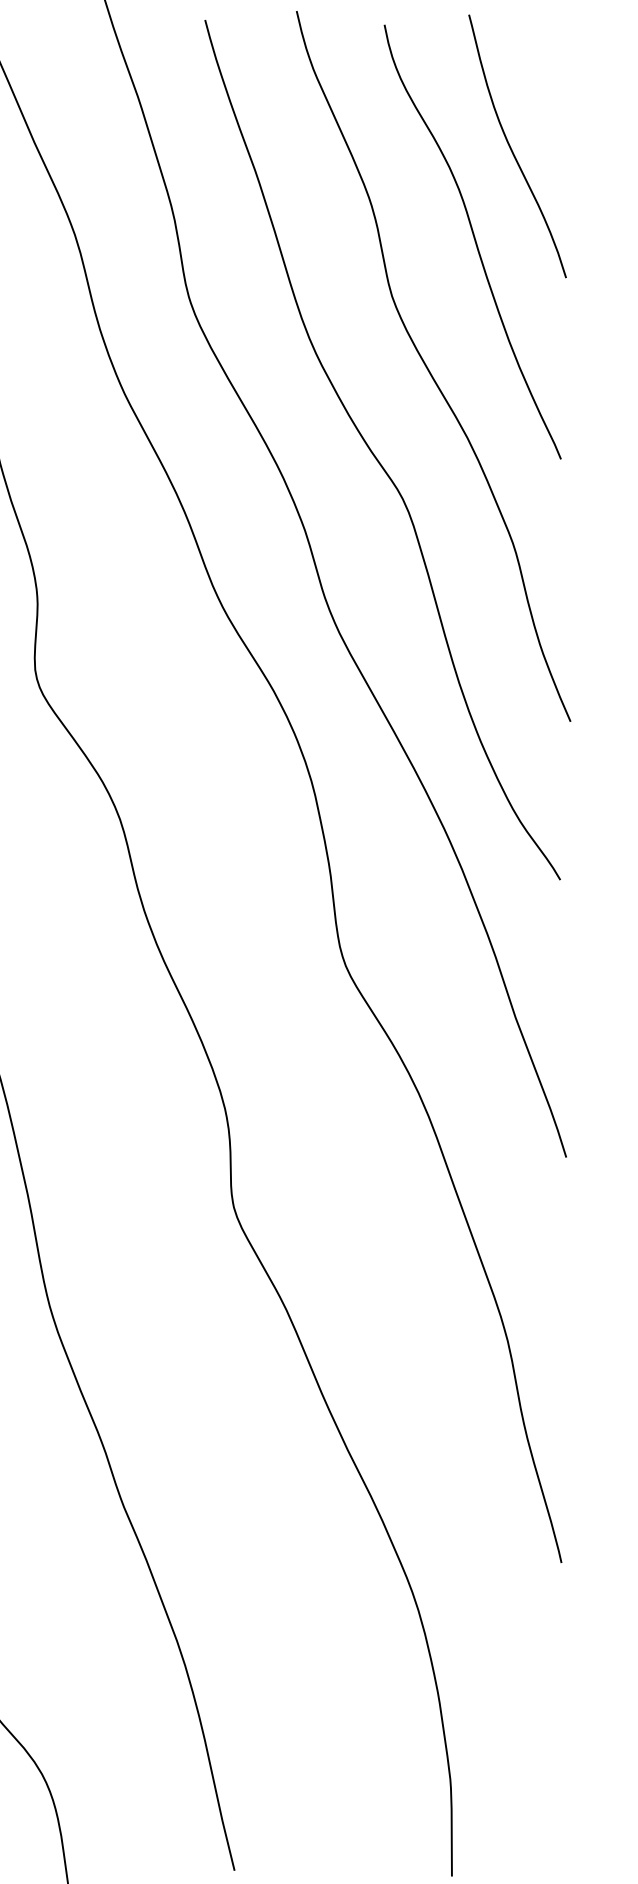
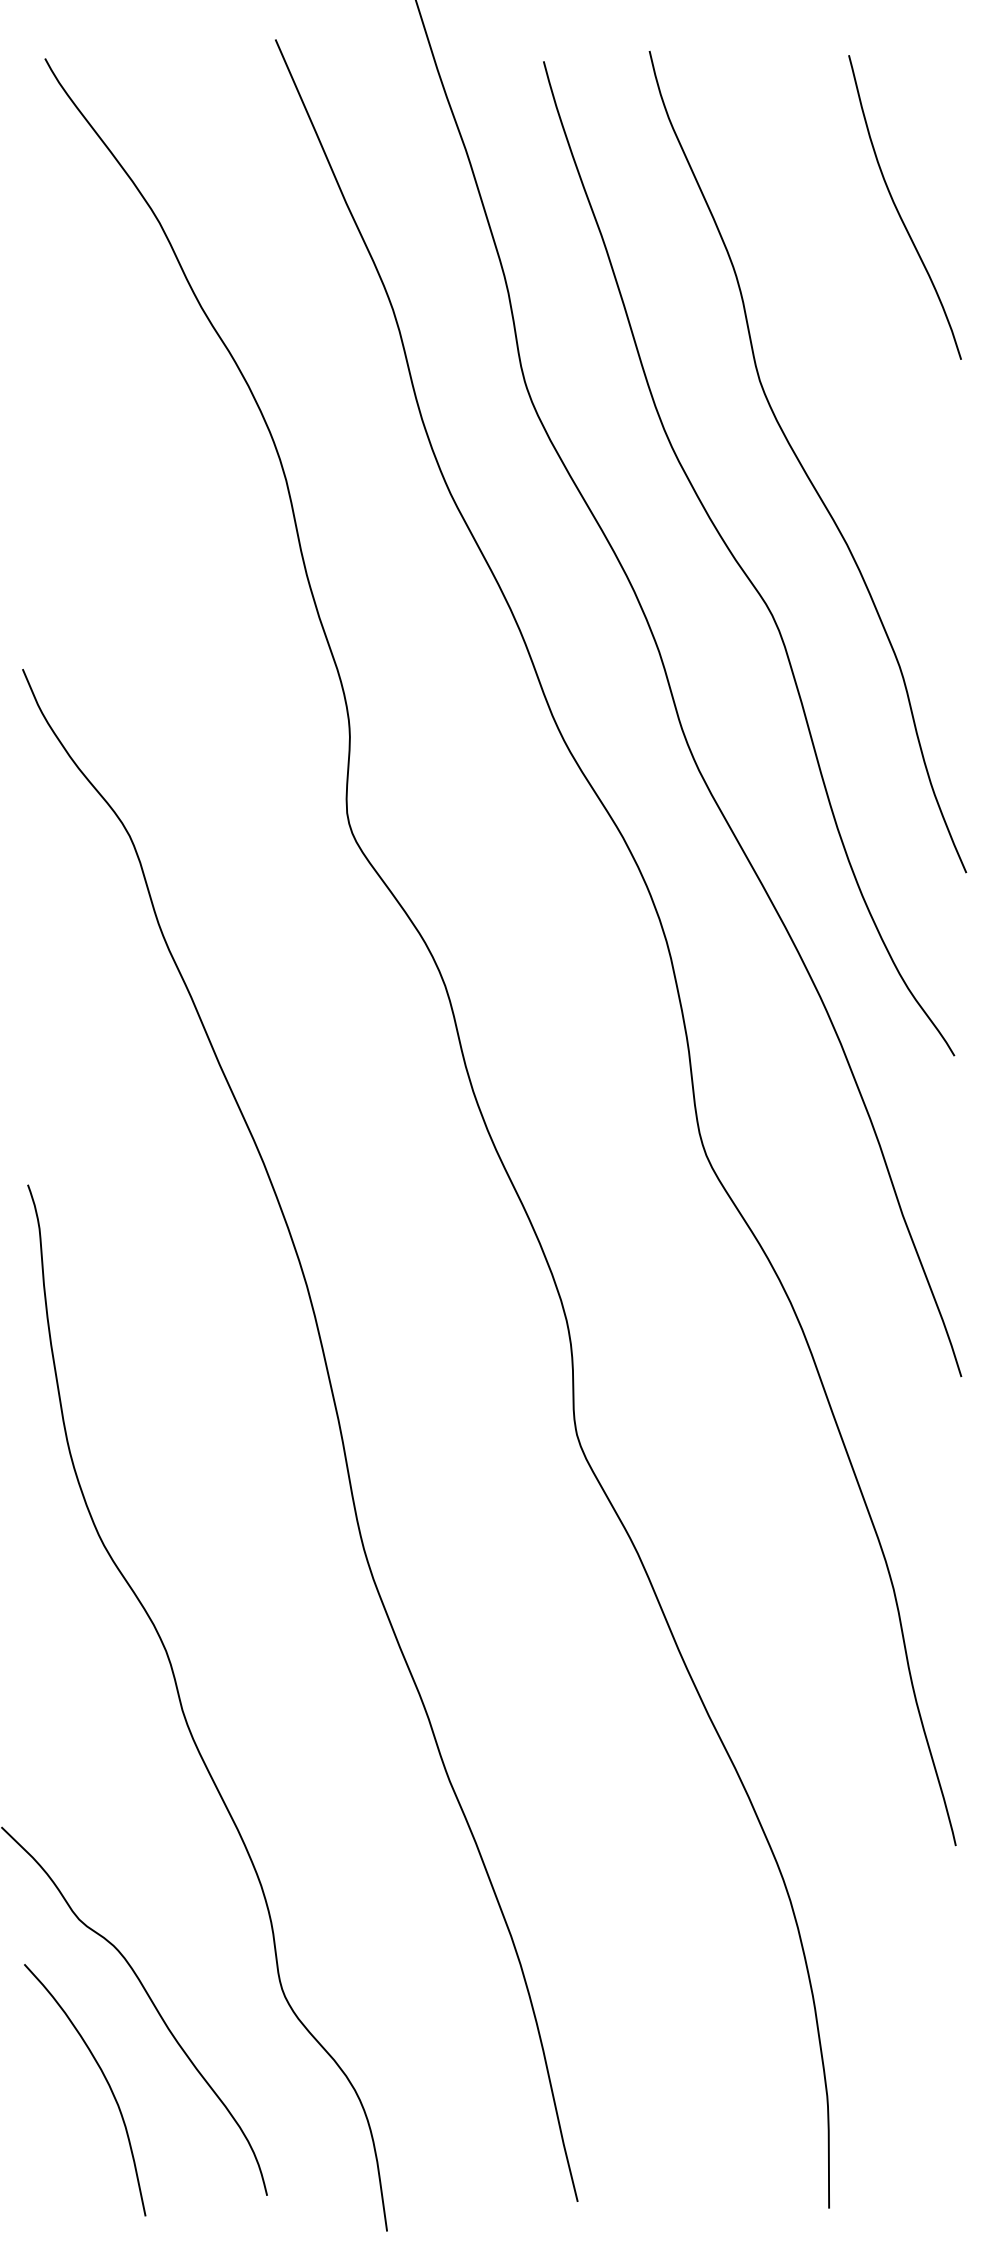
curve: (474, 241) -> (855, 317), removed

